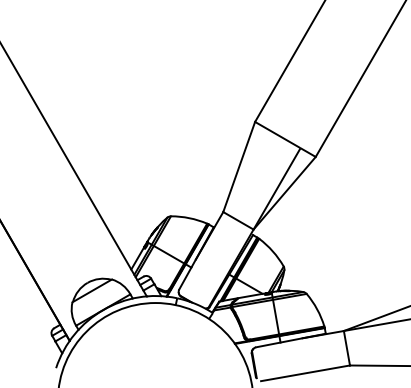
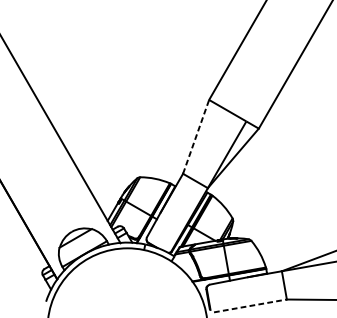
line: (239, 167) -> (196, 137), solid -> dashed
line: (306, 373) -> (251, 306), solid -> dashed

